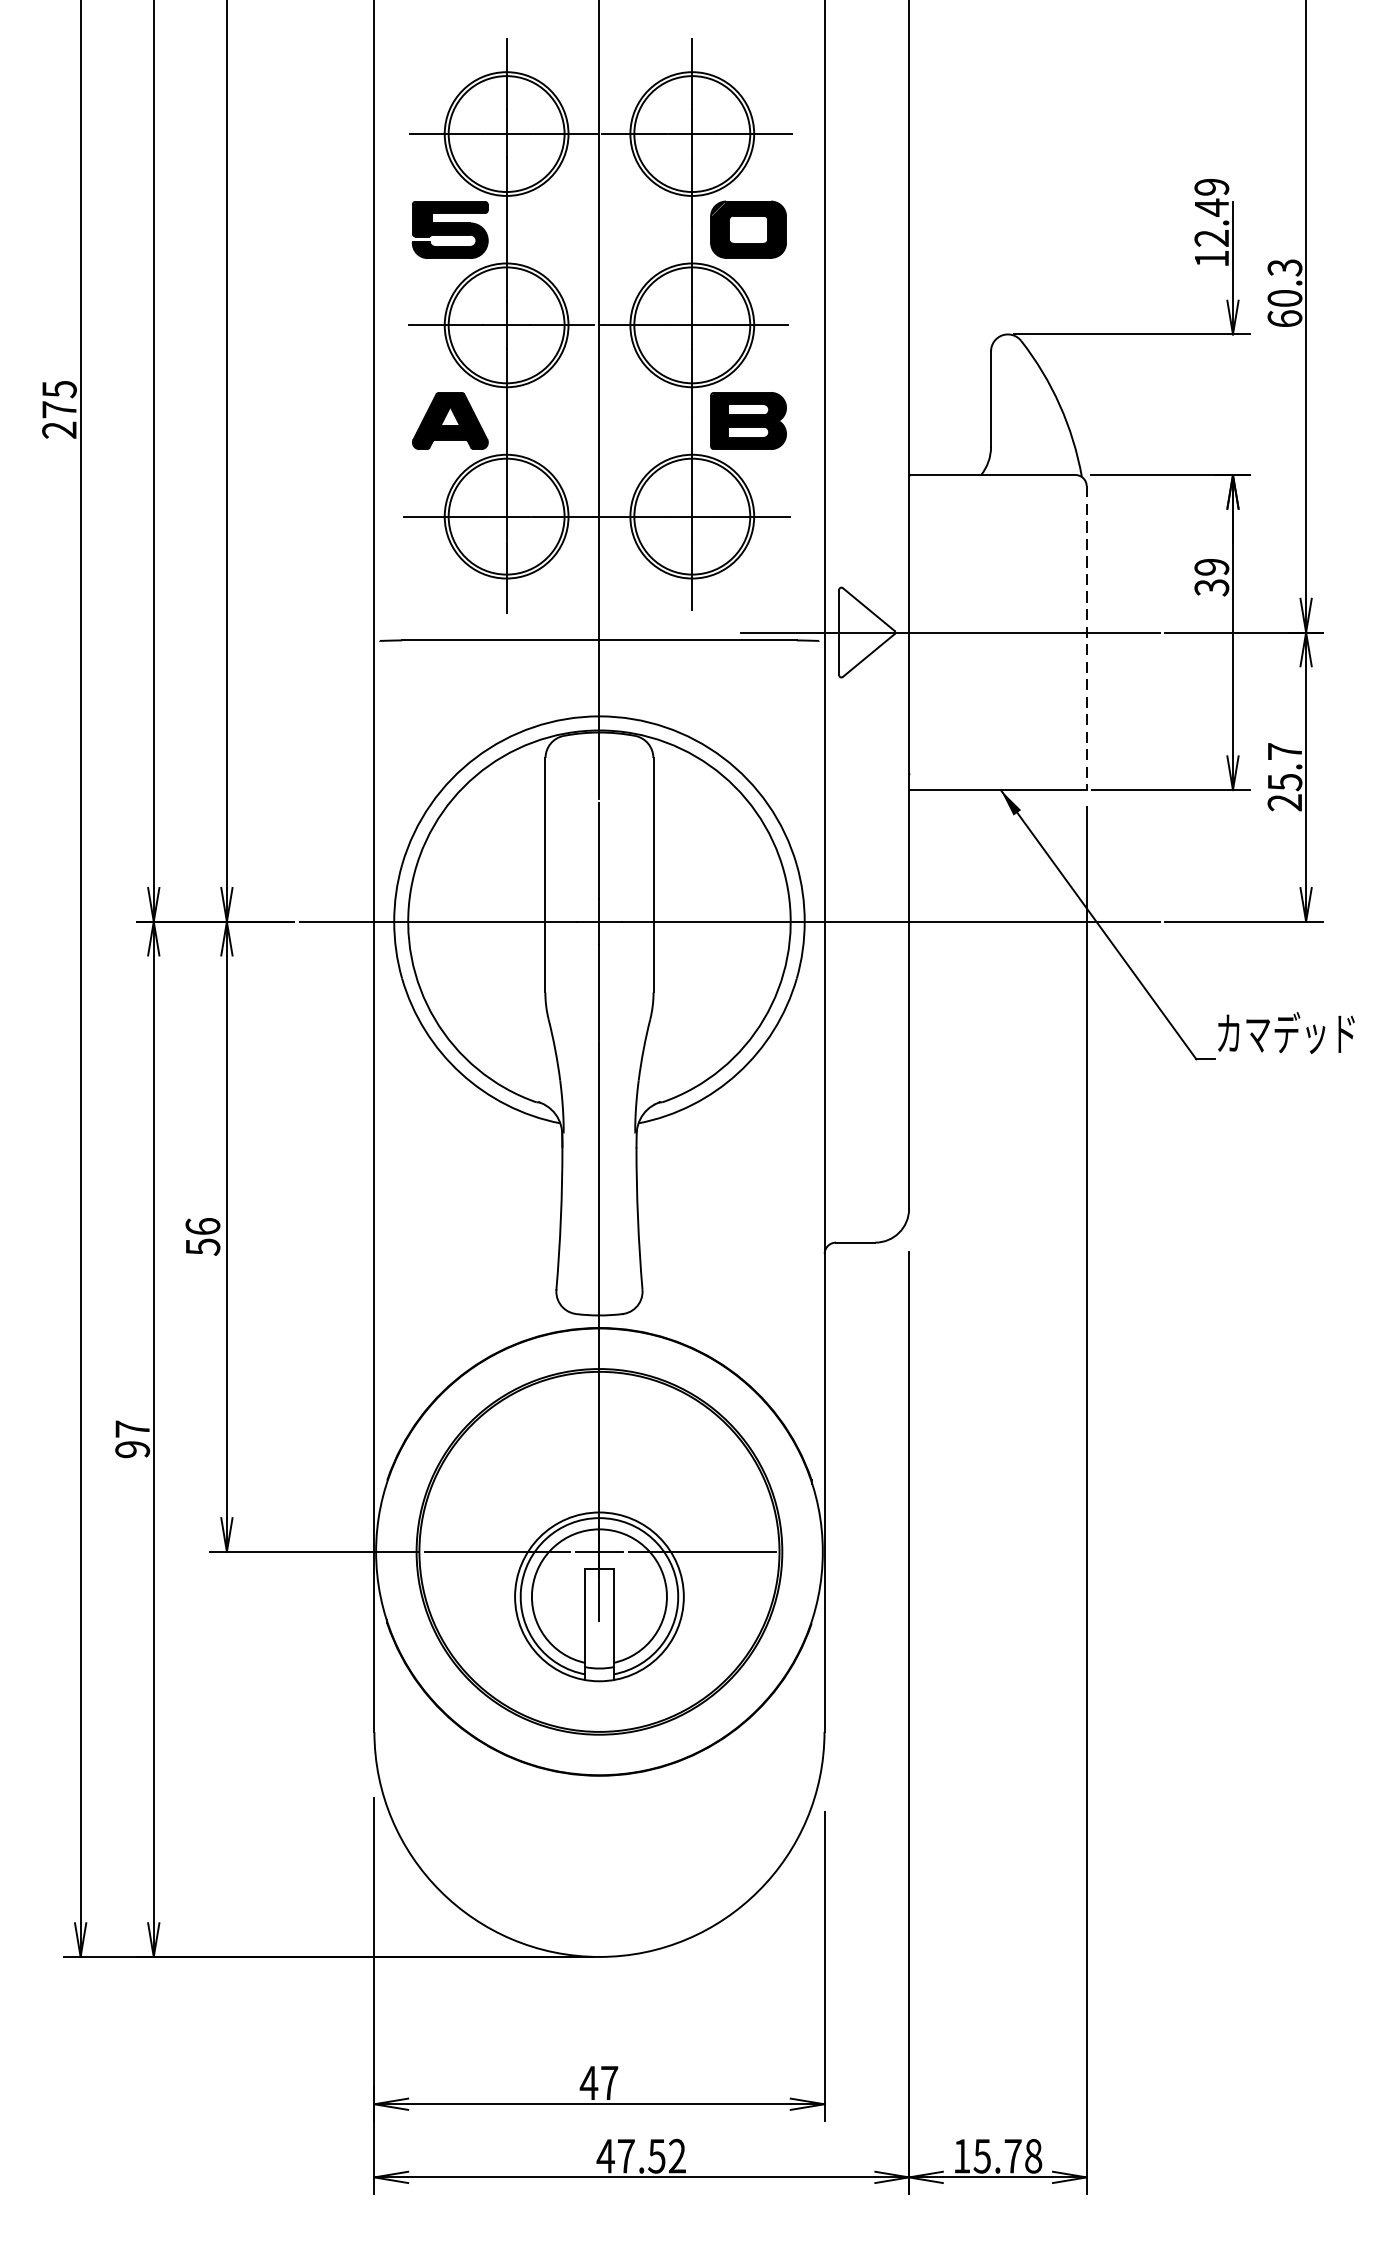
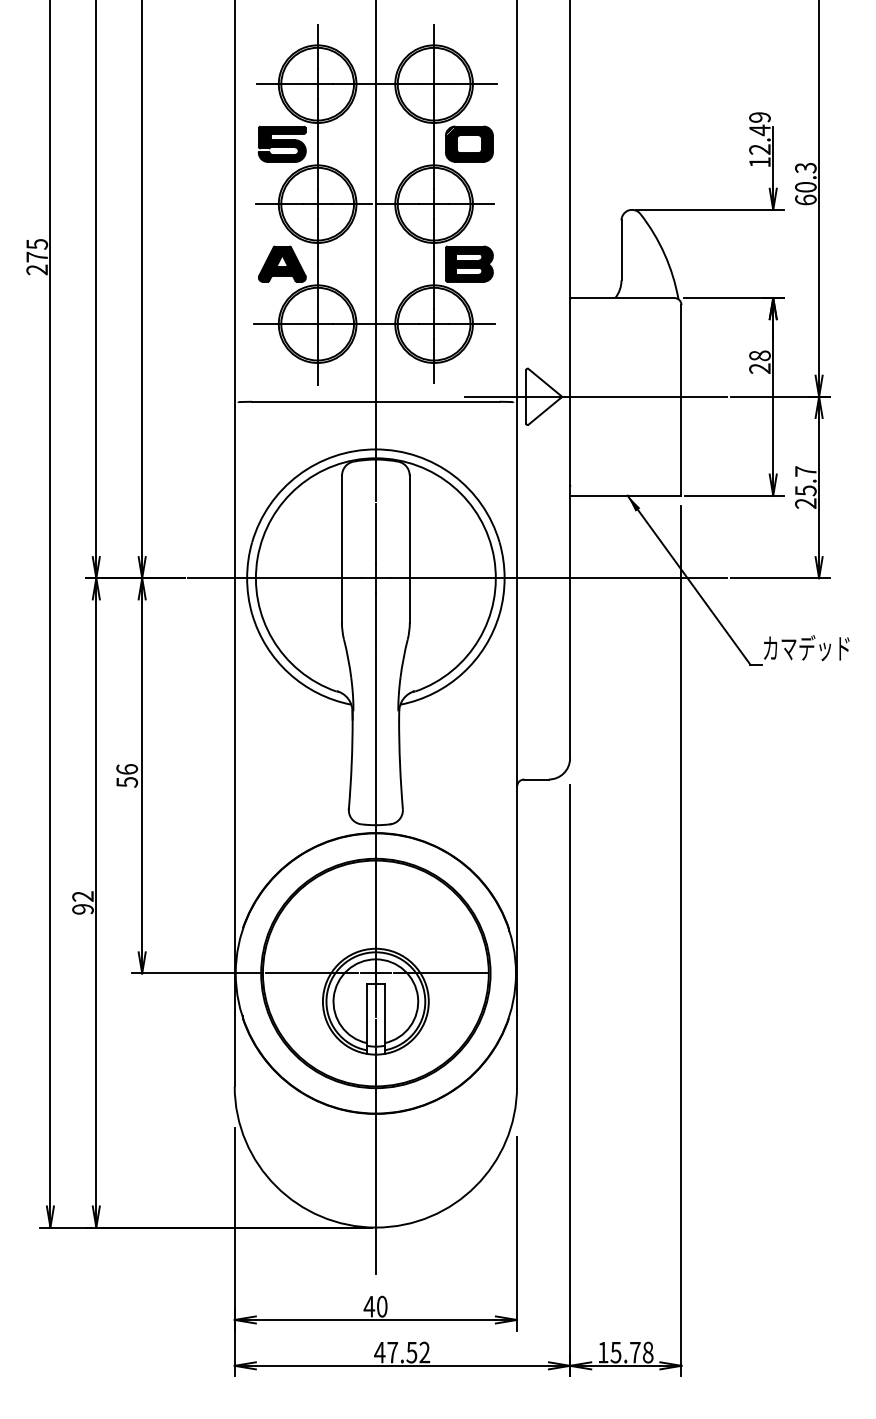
text: (1211, 577) -> (759, 362), 39 -> 28
line: (1086, 638) -> (681, 400), dashed -> solid
text: (131, 1429) -> (82, 896), 97 -> 92
line: (598, 1827) -> (375, 1146), added
text: (610, 2082) -> (382, 1306), 47 -> 40

